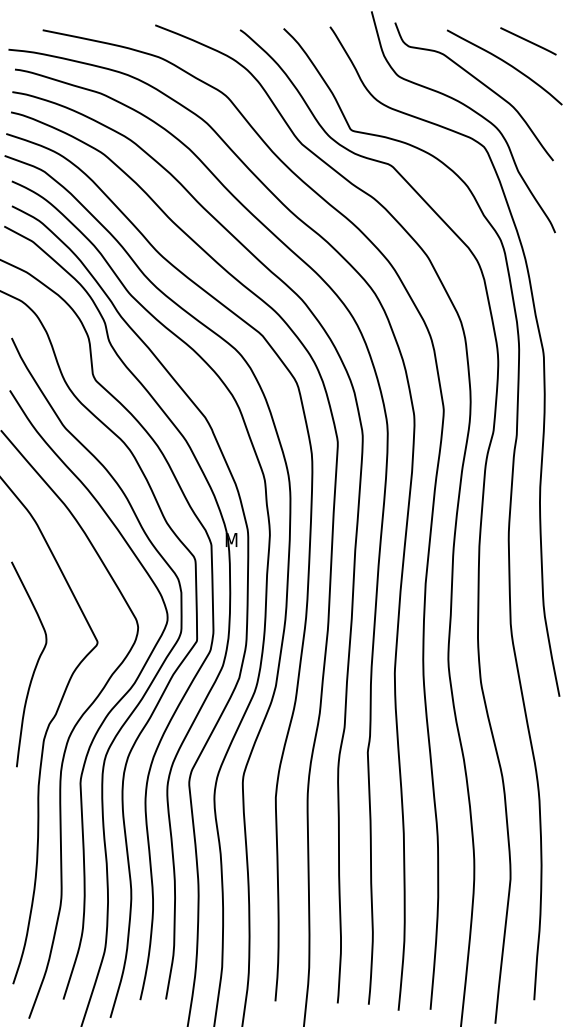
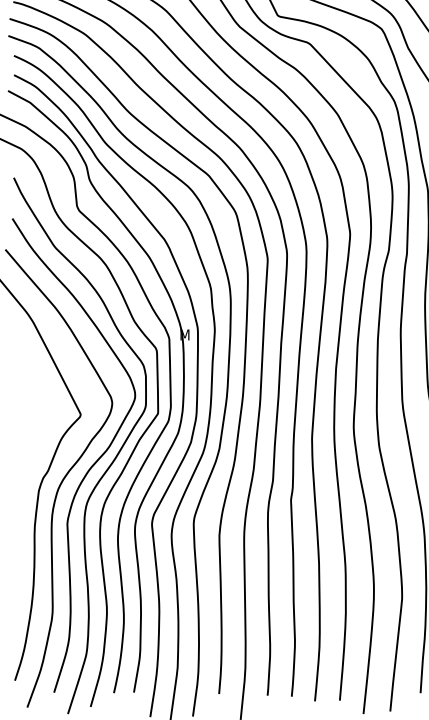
curve: (34, 667) -> (31, 434), removed

